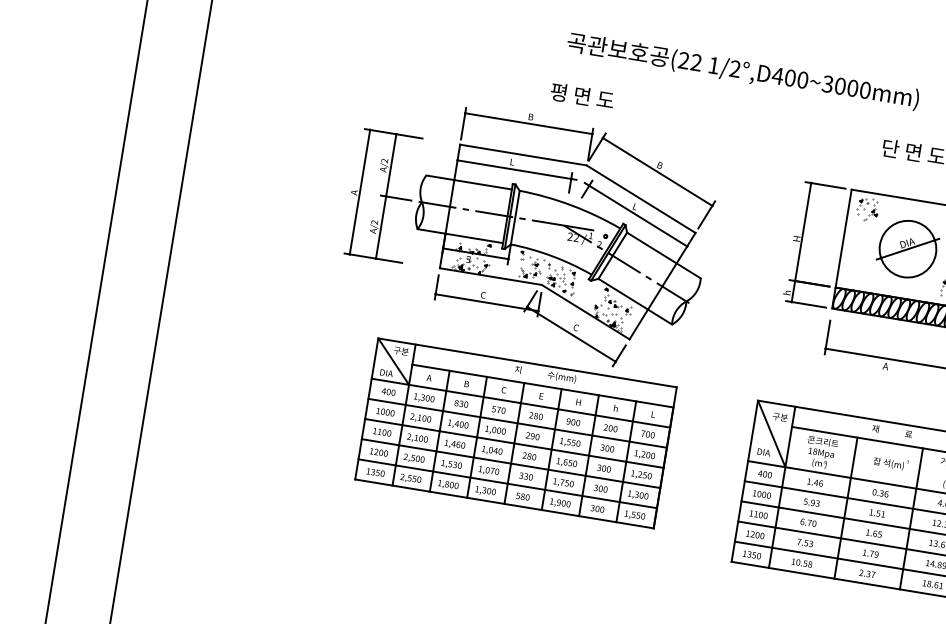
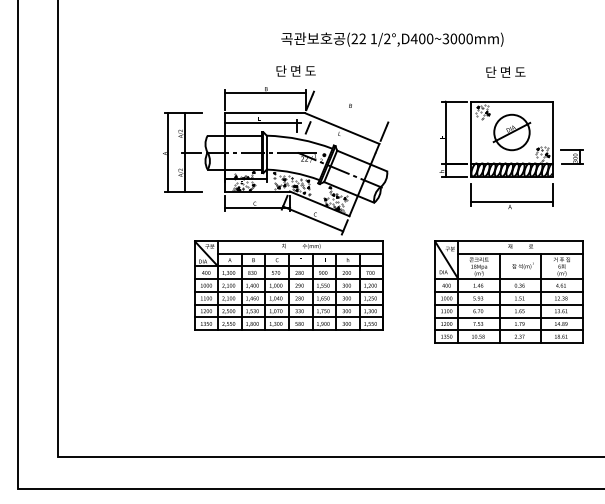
text: (559, 91) -> (281, 70), 평 면 도 -> 단 면 도
line: (657, 170) -> (349, 109), removed
line: (635, 214) -> (340, 138), removed

